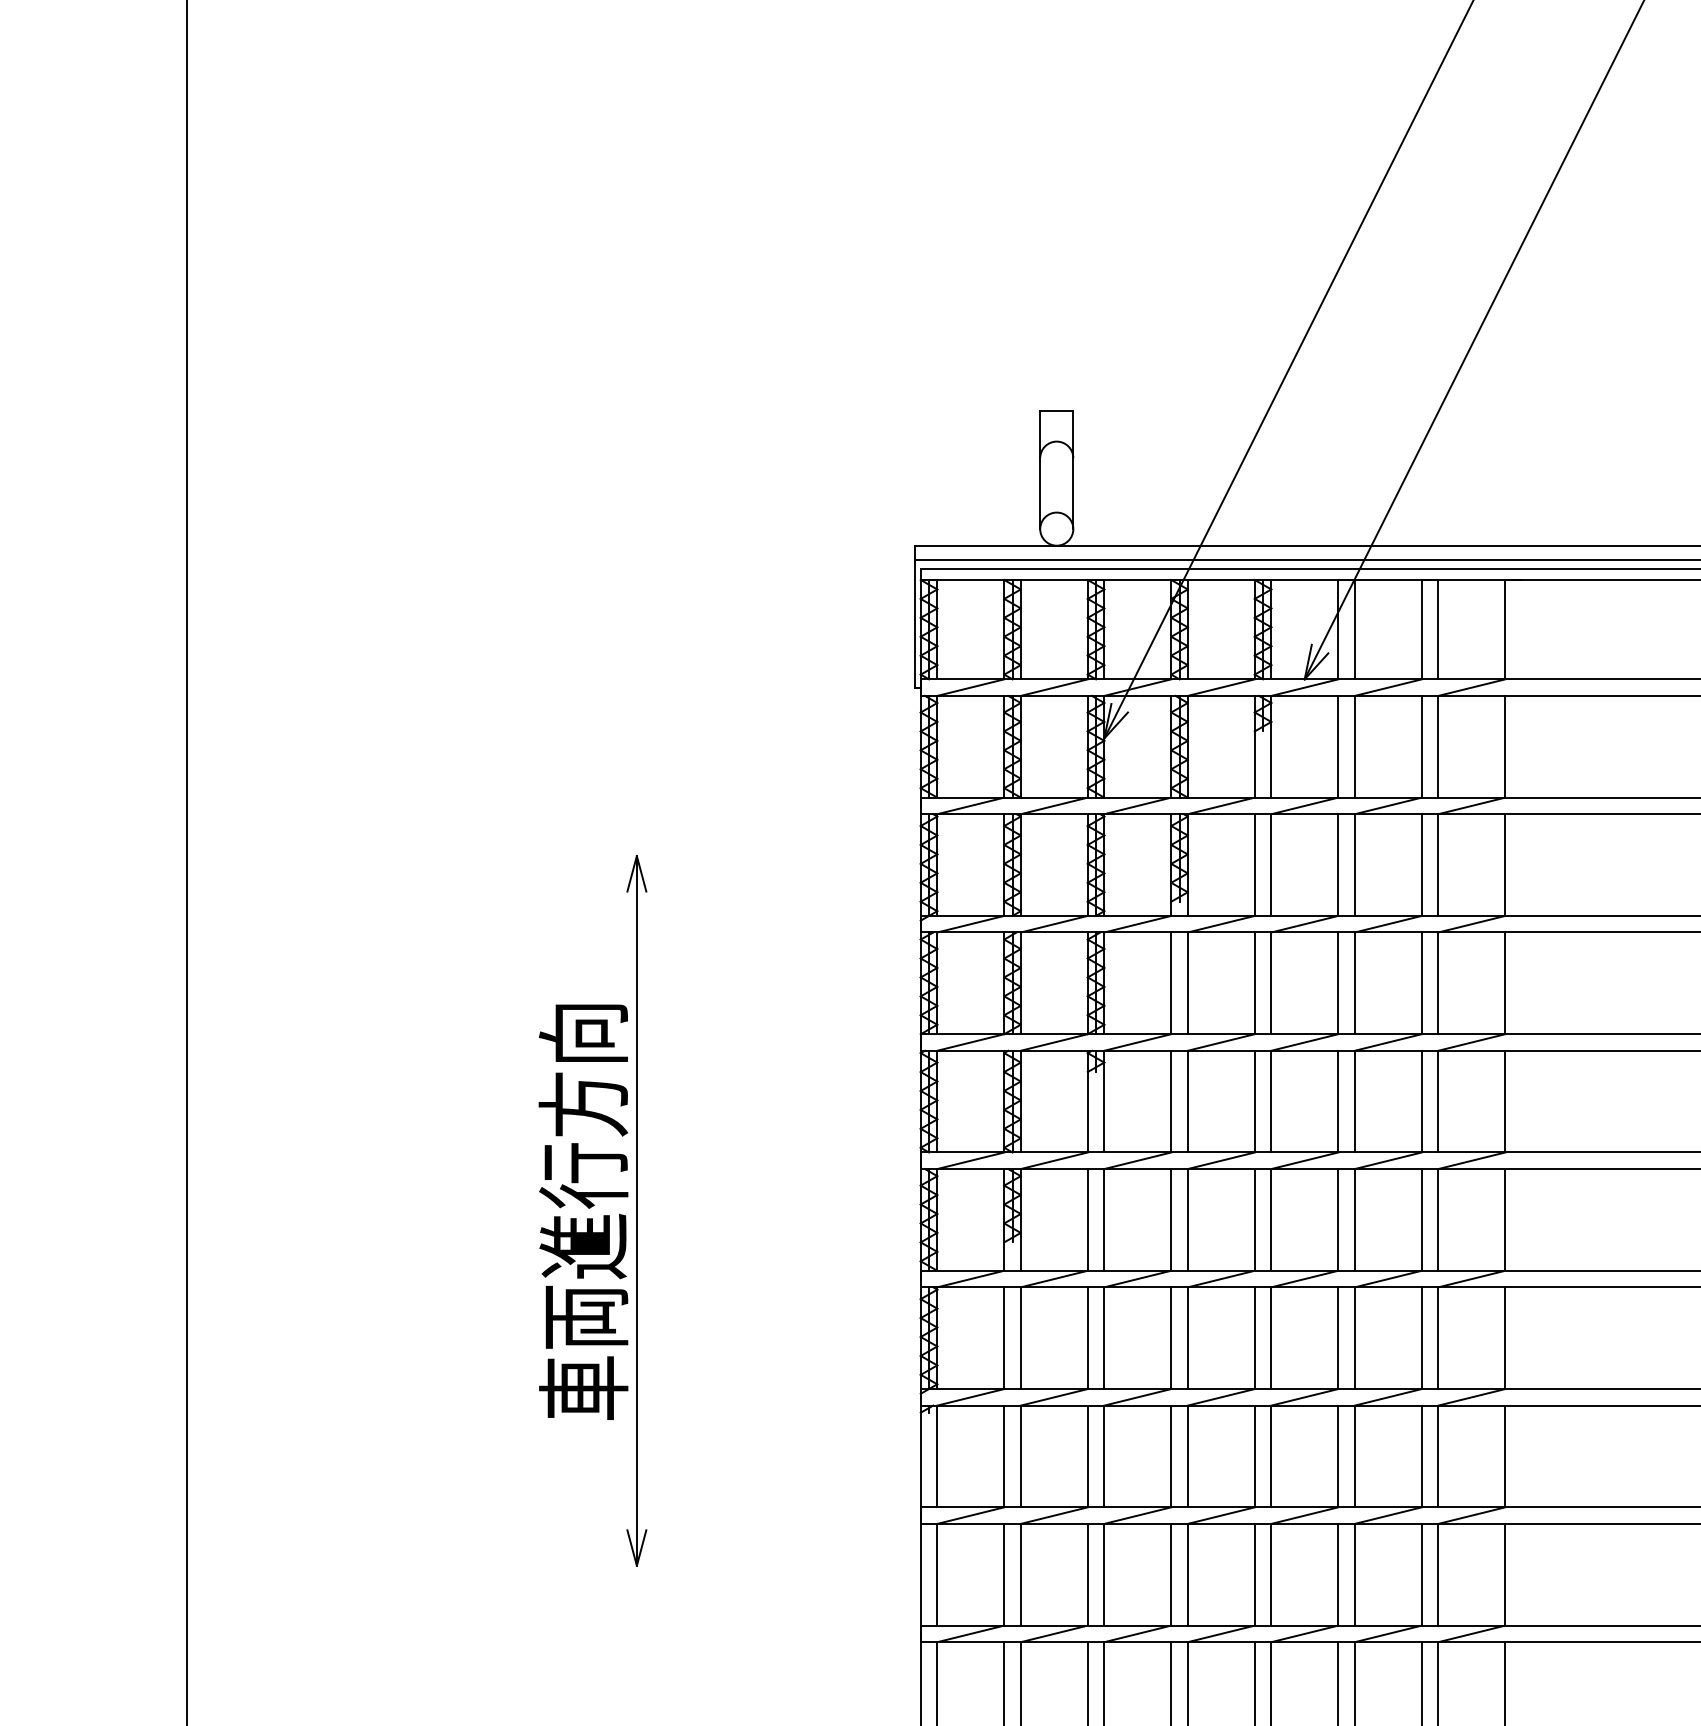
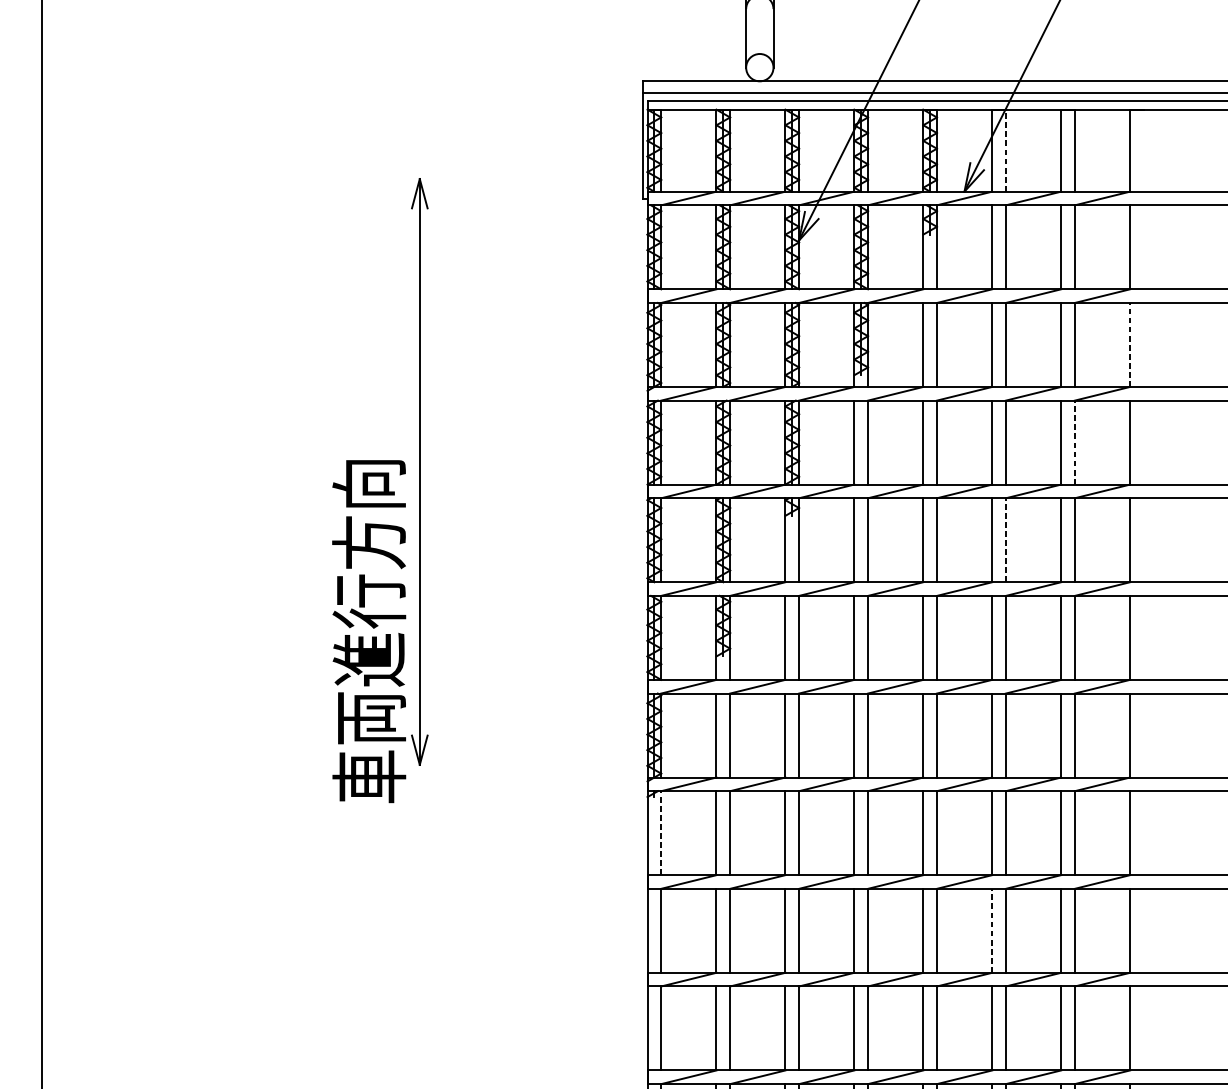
line: (1354, 629) -> (1005, 150), solid -> dashed
line: (1505, 865) -> (1130, 345), solid -> dashed
line: (1438, 983) -> (1074, 442), solid -> dashed
line: (1354, 1101) -> (1005, 540), solid -> dashed
part: (636, 1210) -> (419, 471), moved
line: (937, 1456) -> (661, 833), solid -> dashed
line: (1338, 1574) -> (992, 930), solid -> dashed

